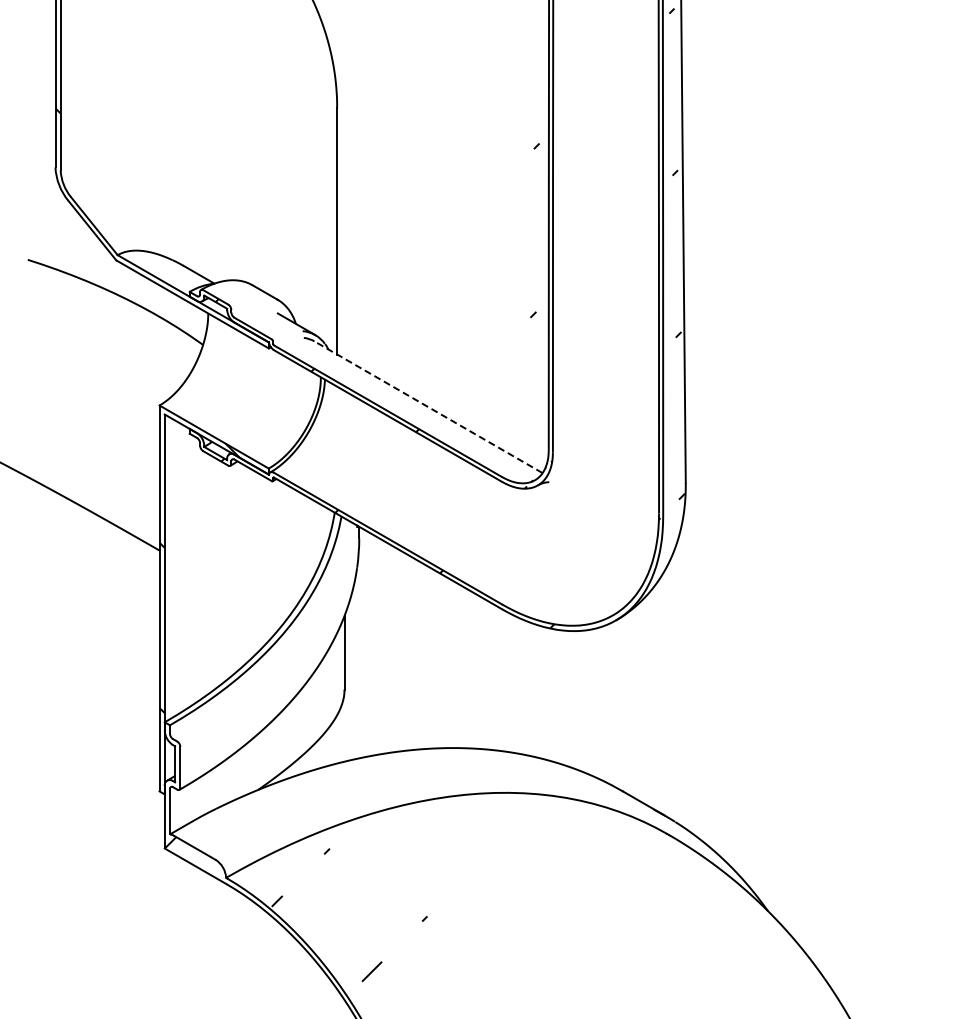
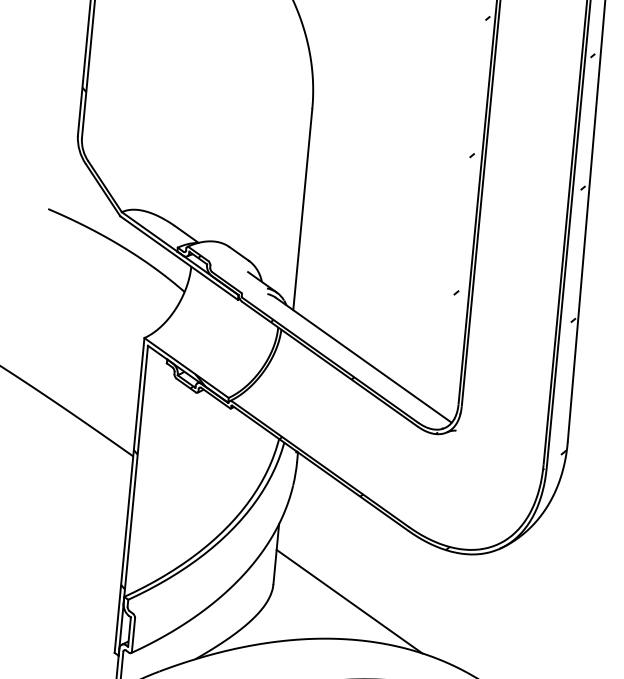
line: (428, 407) -> (363, 360), dashed -> solid
line: (438, 701) -> (349, 601), added

